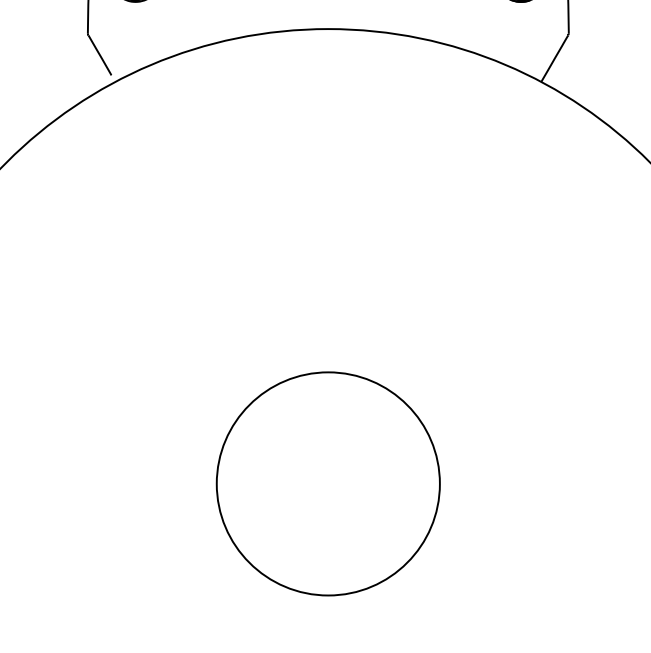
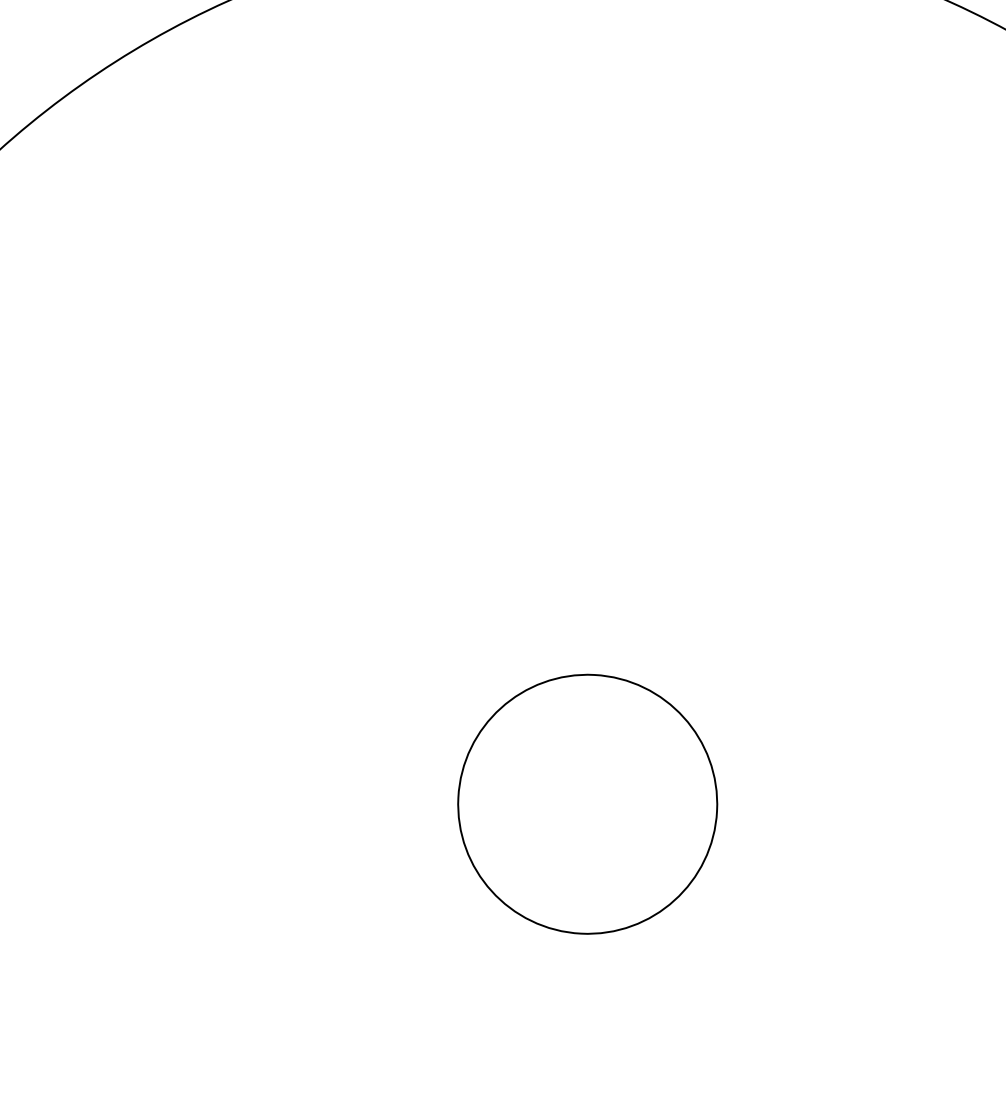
circle: (327, 483) -> (586, 803), size x0.6

